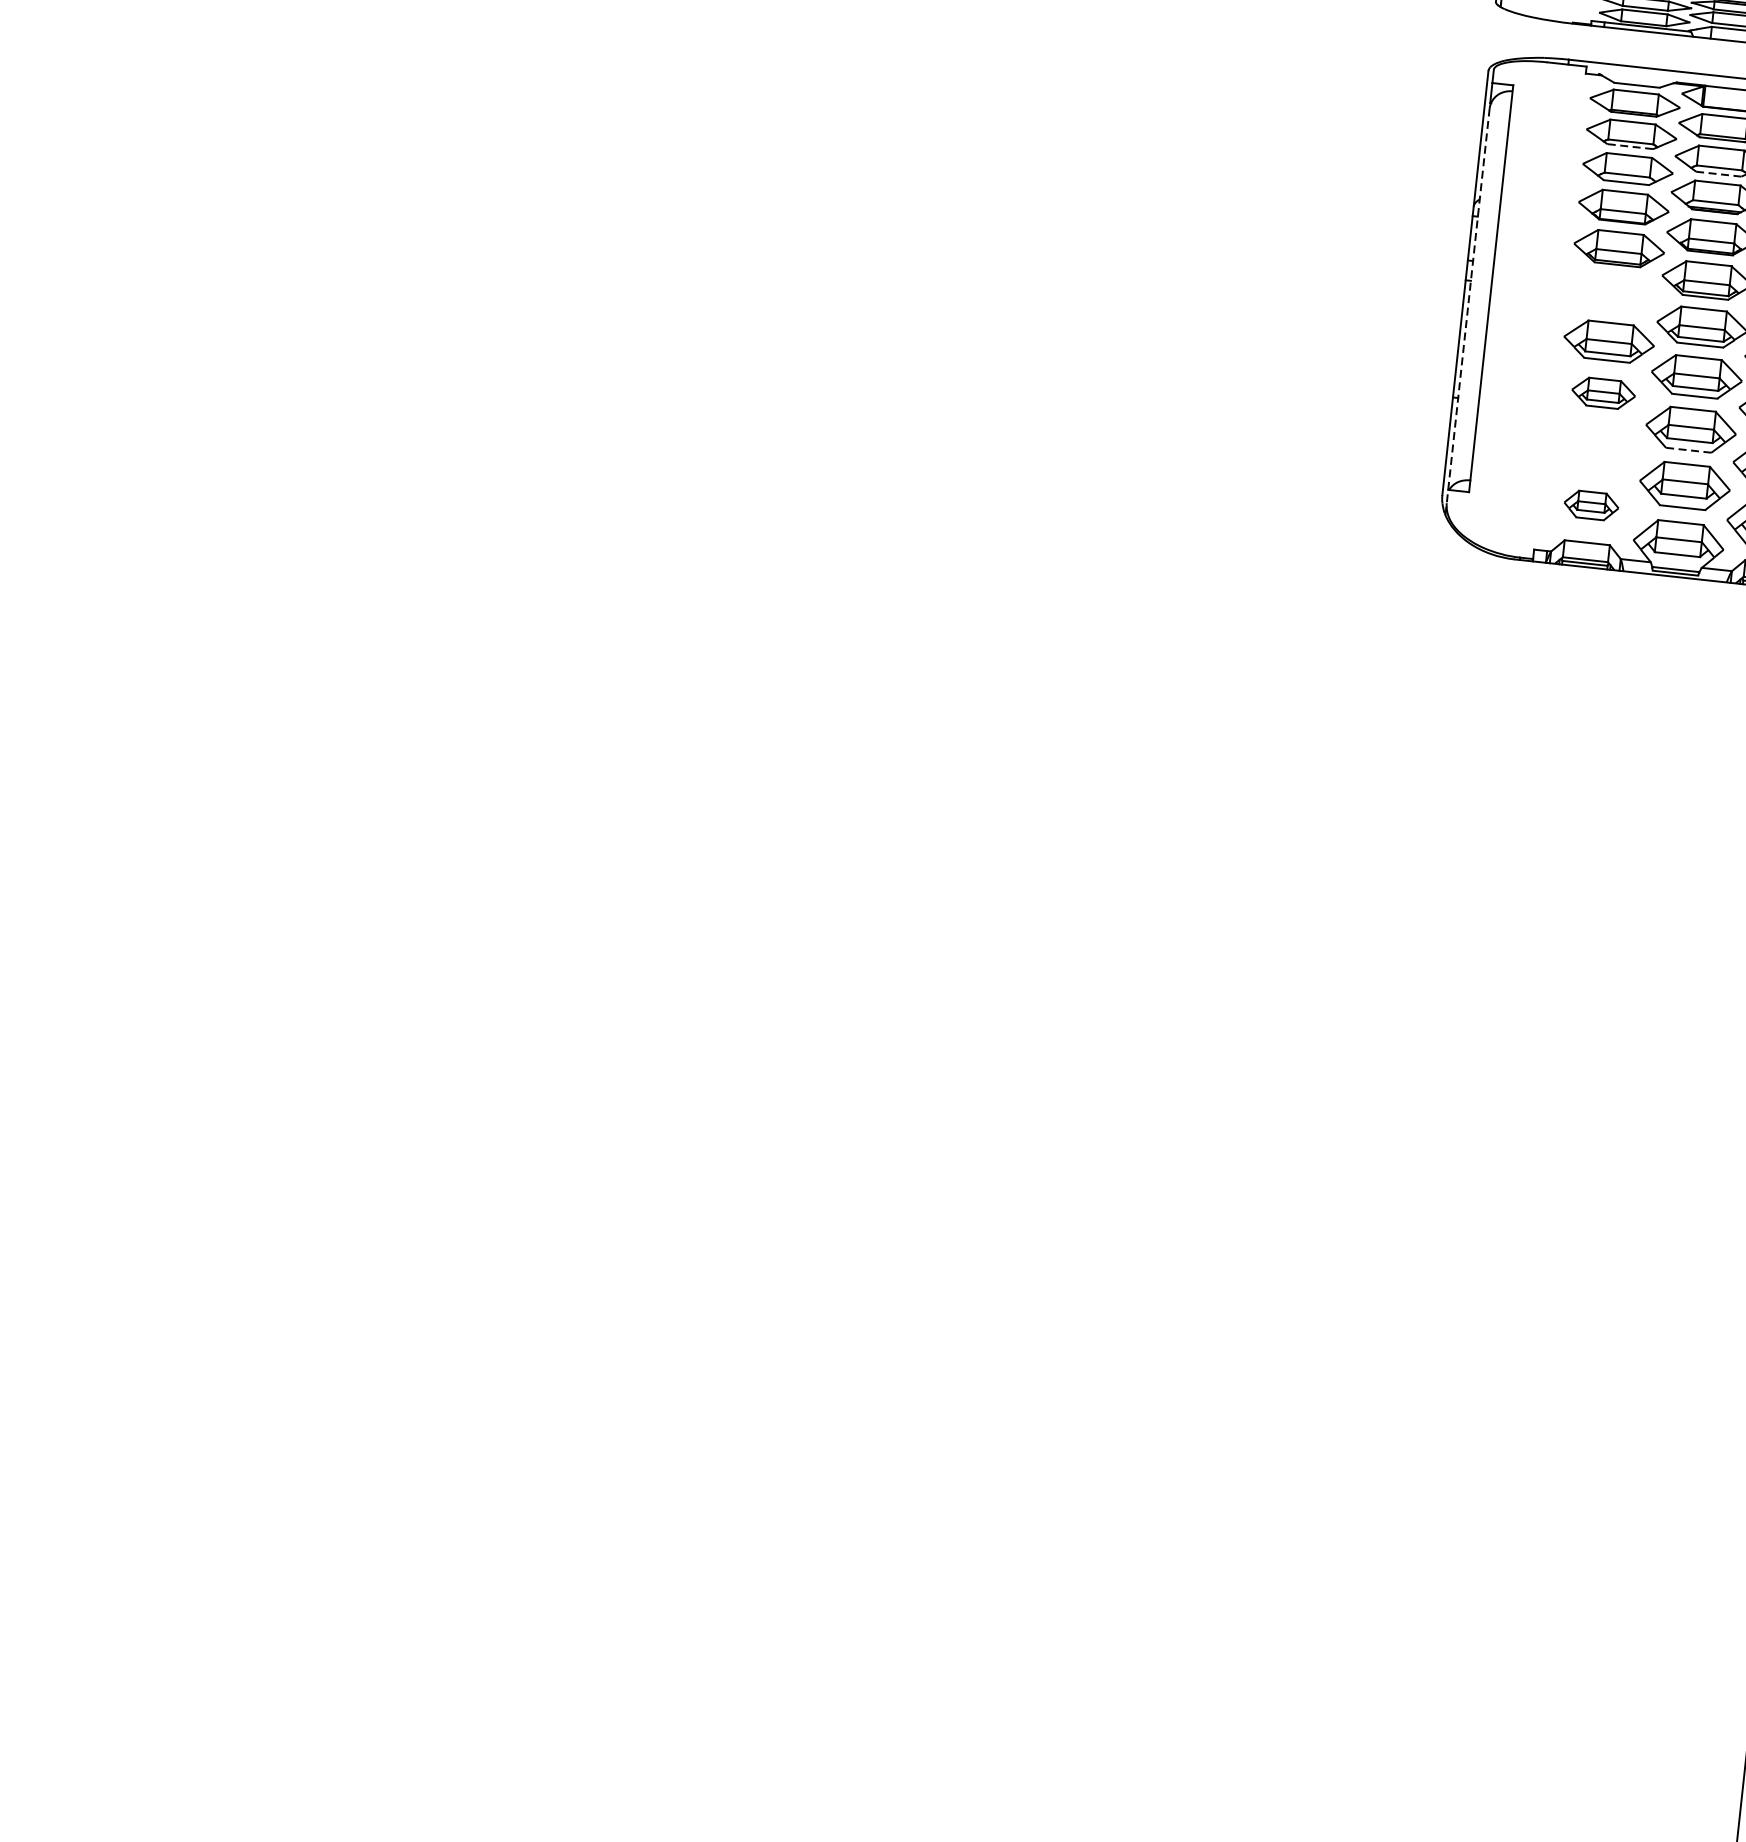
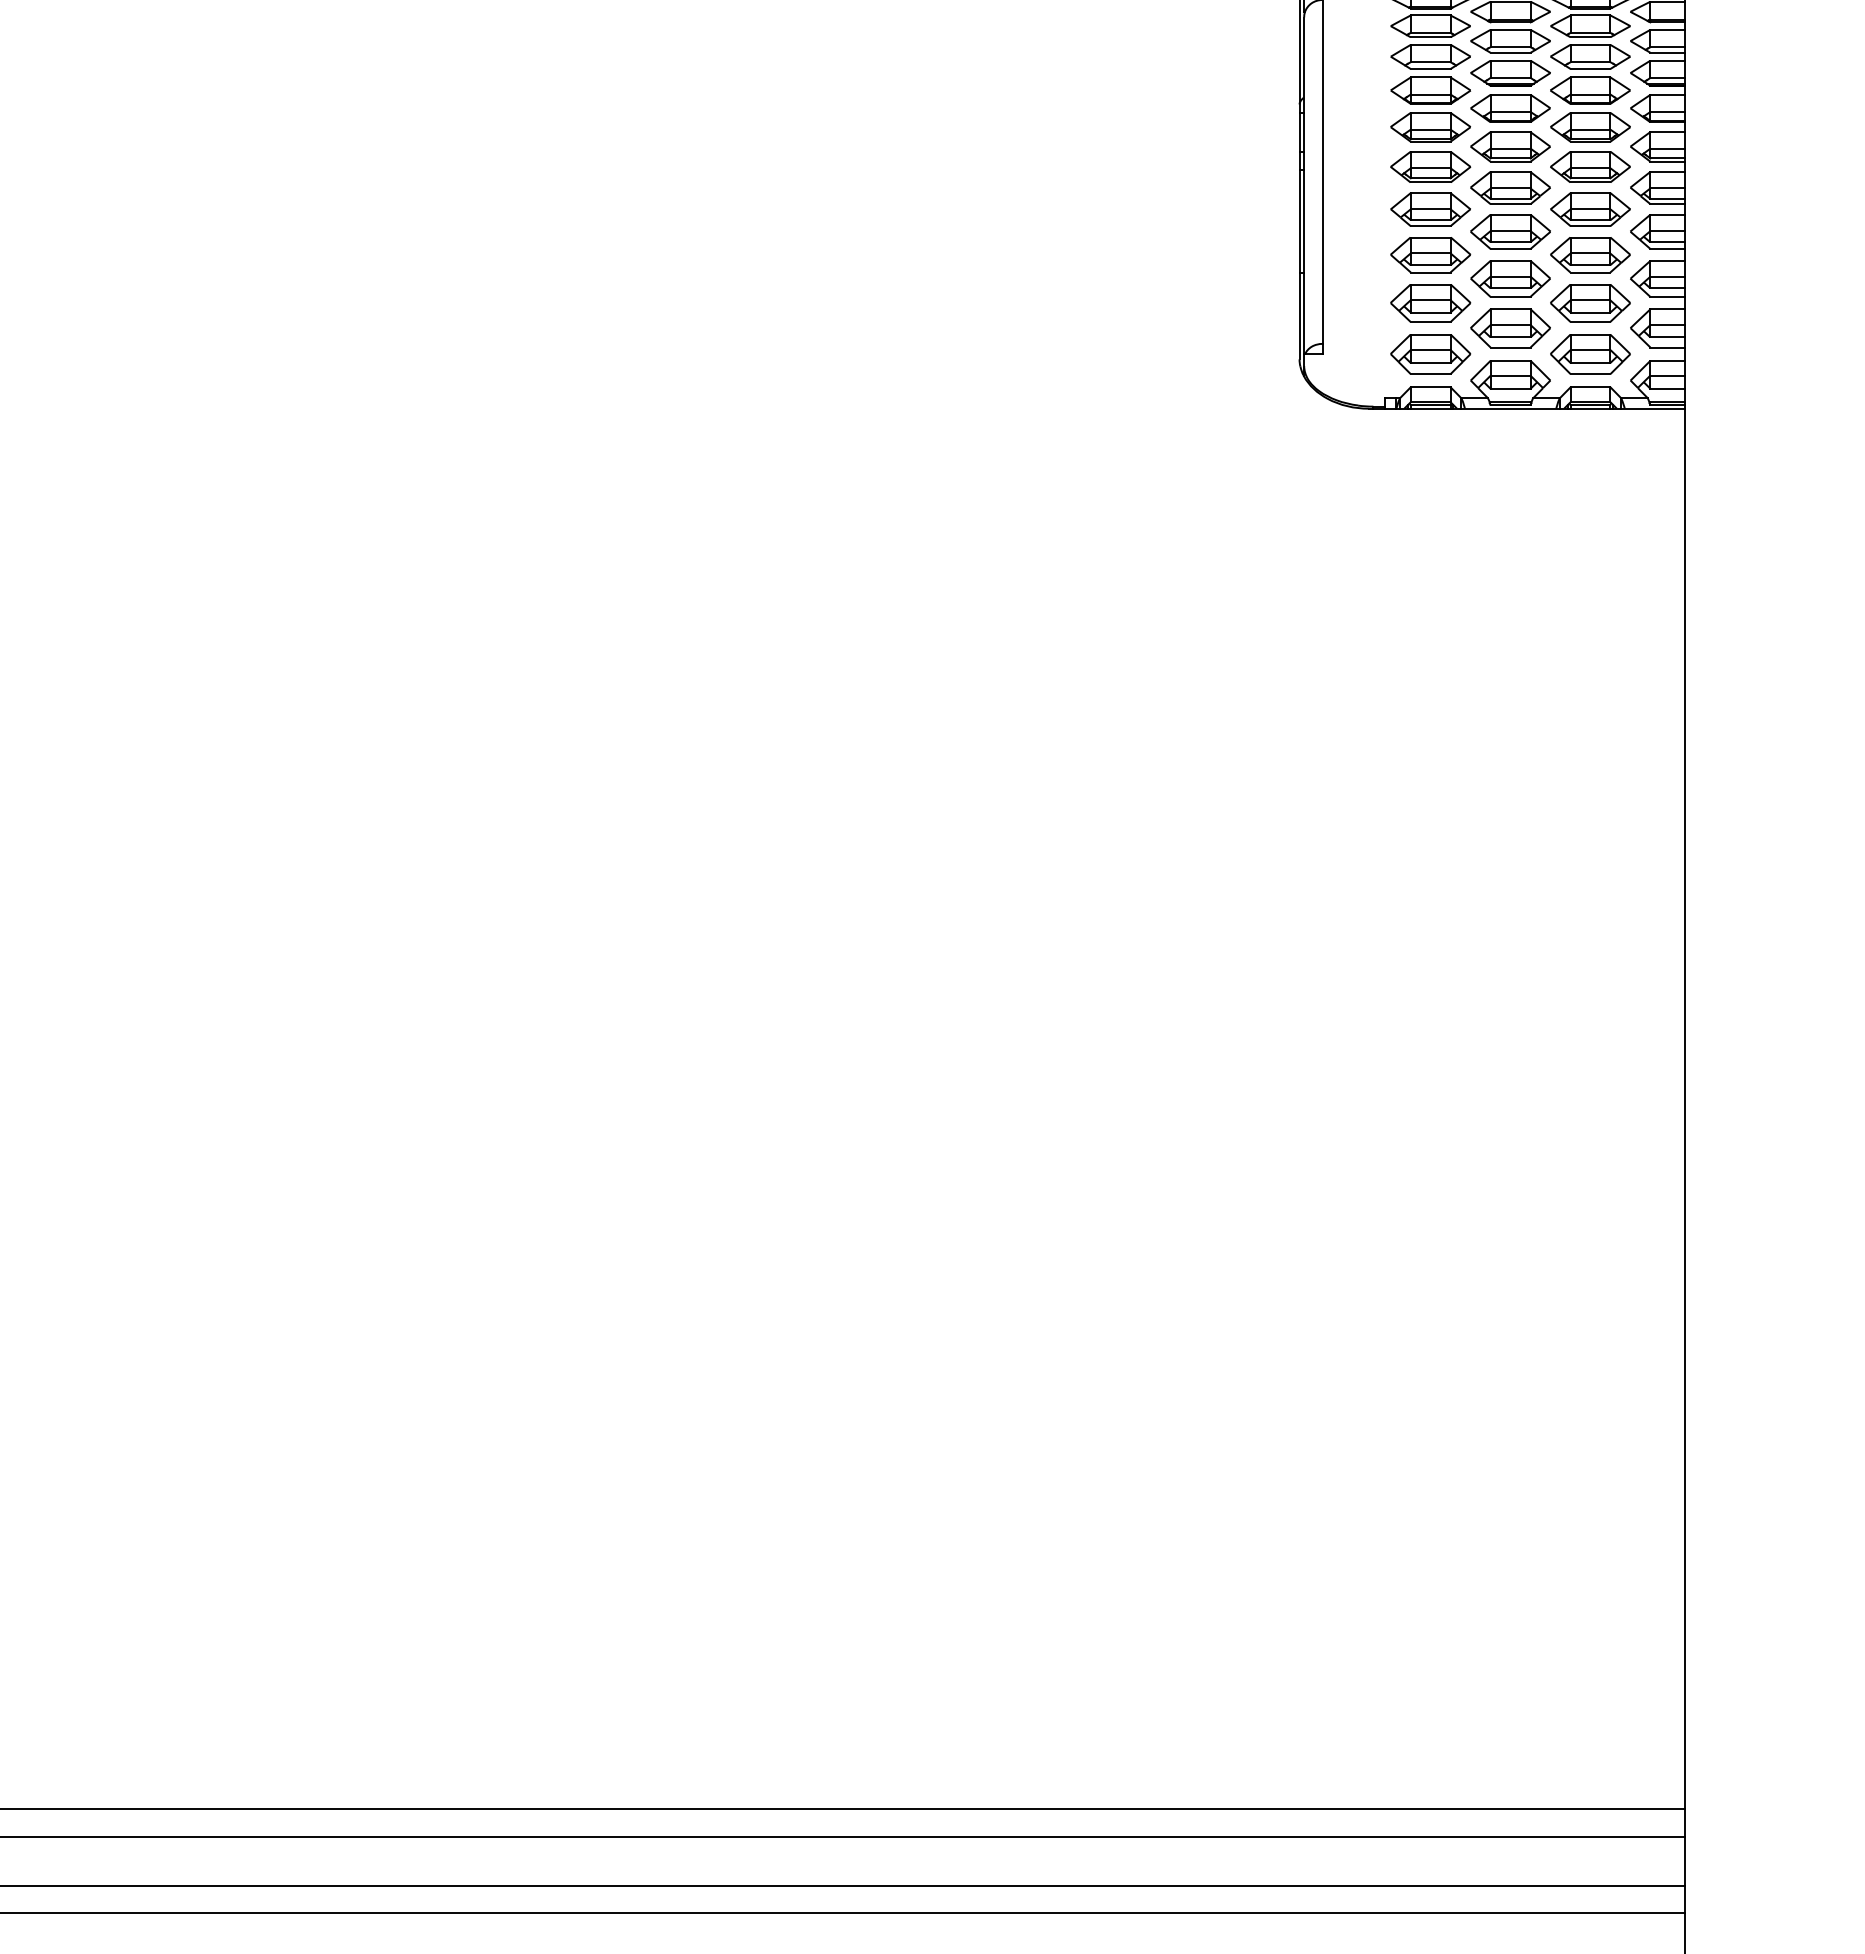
line: (1630, 147) -> (1430, 37), dashed -> solid
line: (1719, 173) -> (1511, 52), dashed -> solid
part: (1614, 292) -> (1430, 166), added
line: (1467, 311) -> (1304, 196), dashed -> solid
part: (1603, 393) -> (1430, 255), size x1.43
part: (1597, 447) -> (1430, 303), added
line: (1689, 450) -> (1511, 296), dashed -> solid
part: (1591, 505) -> (1430, 354), size x1.67

